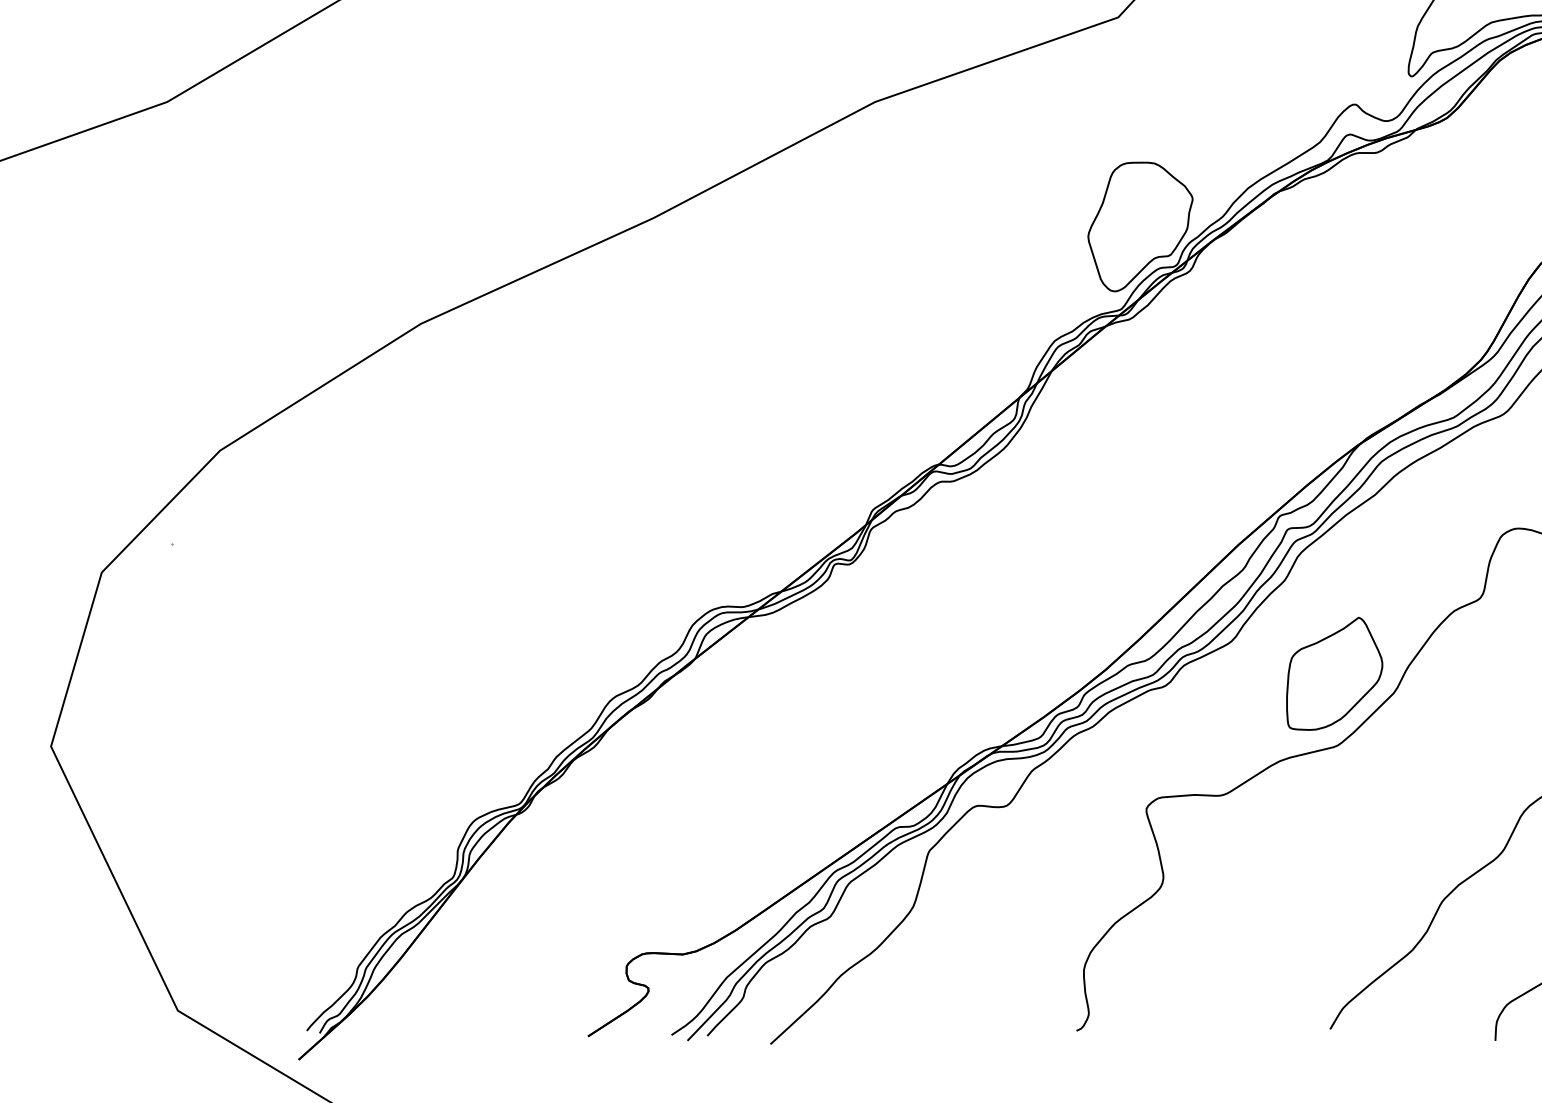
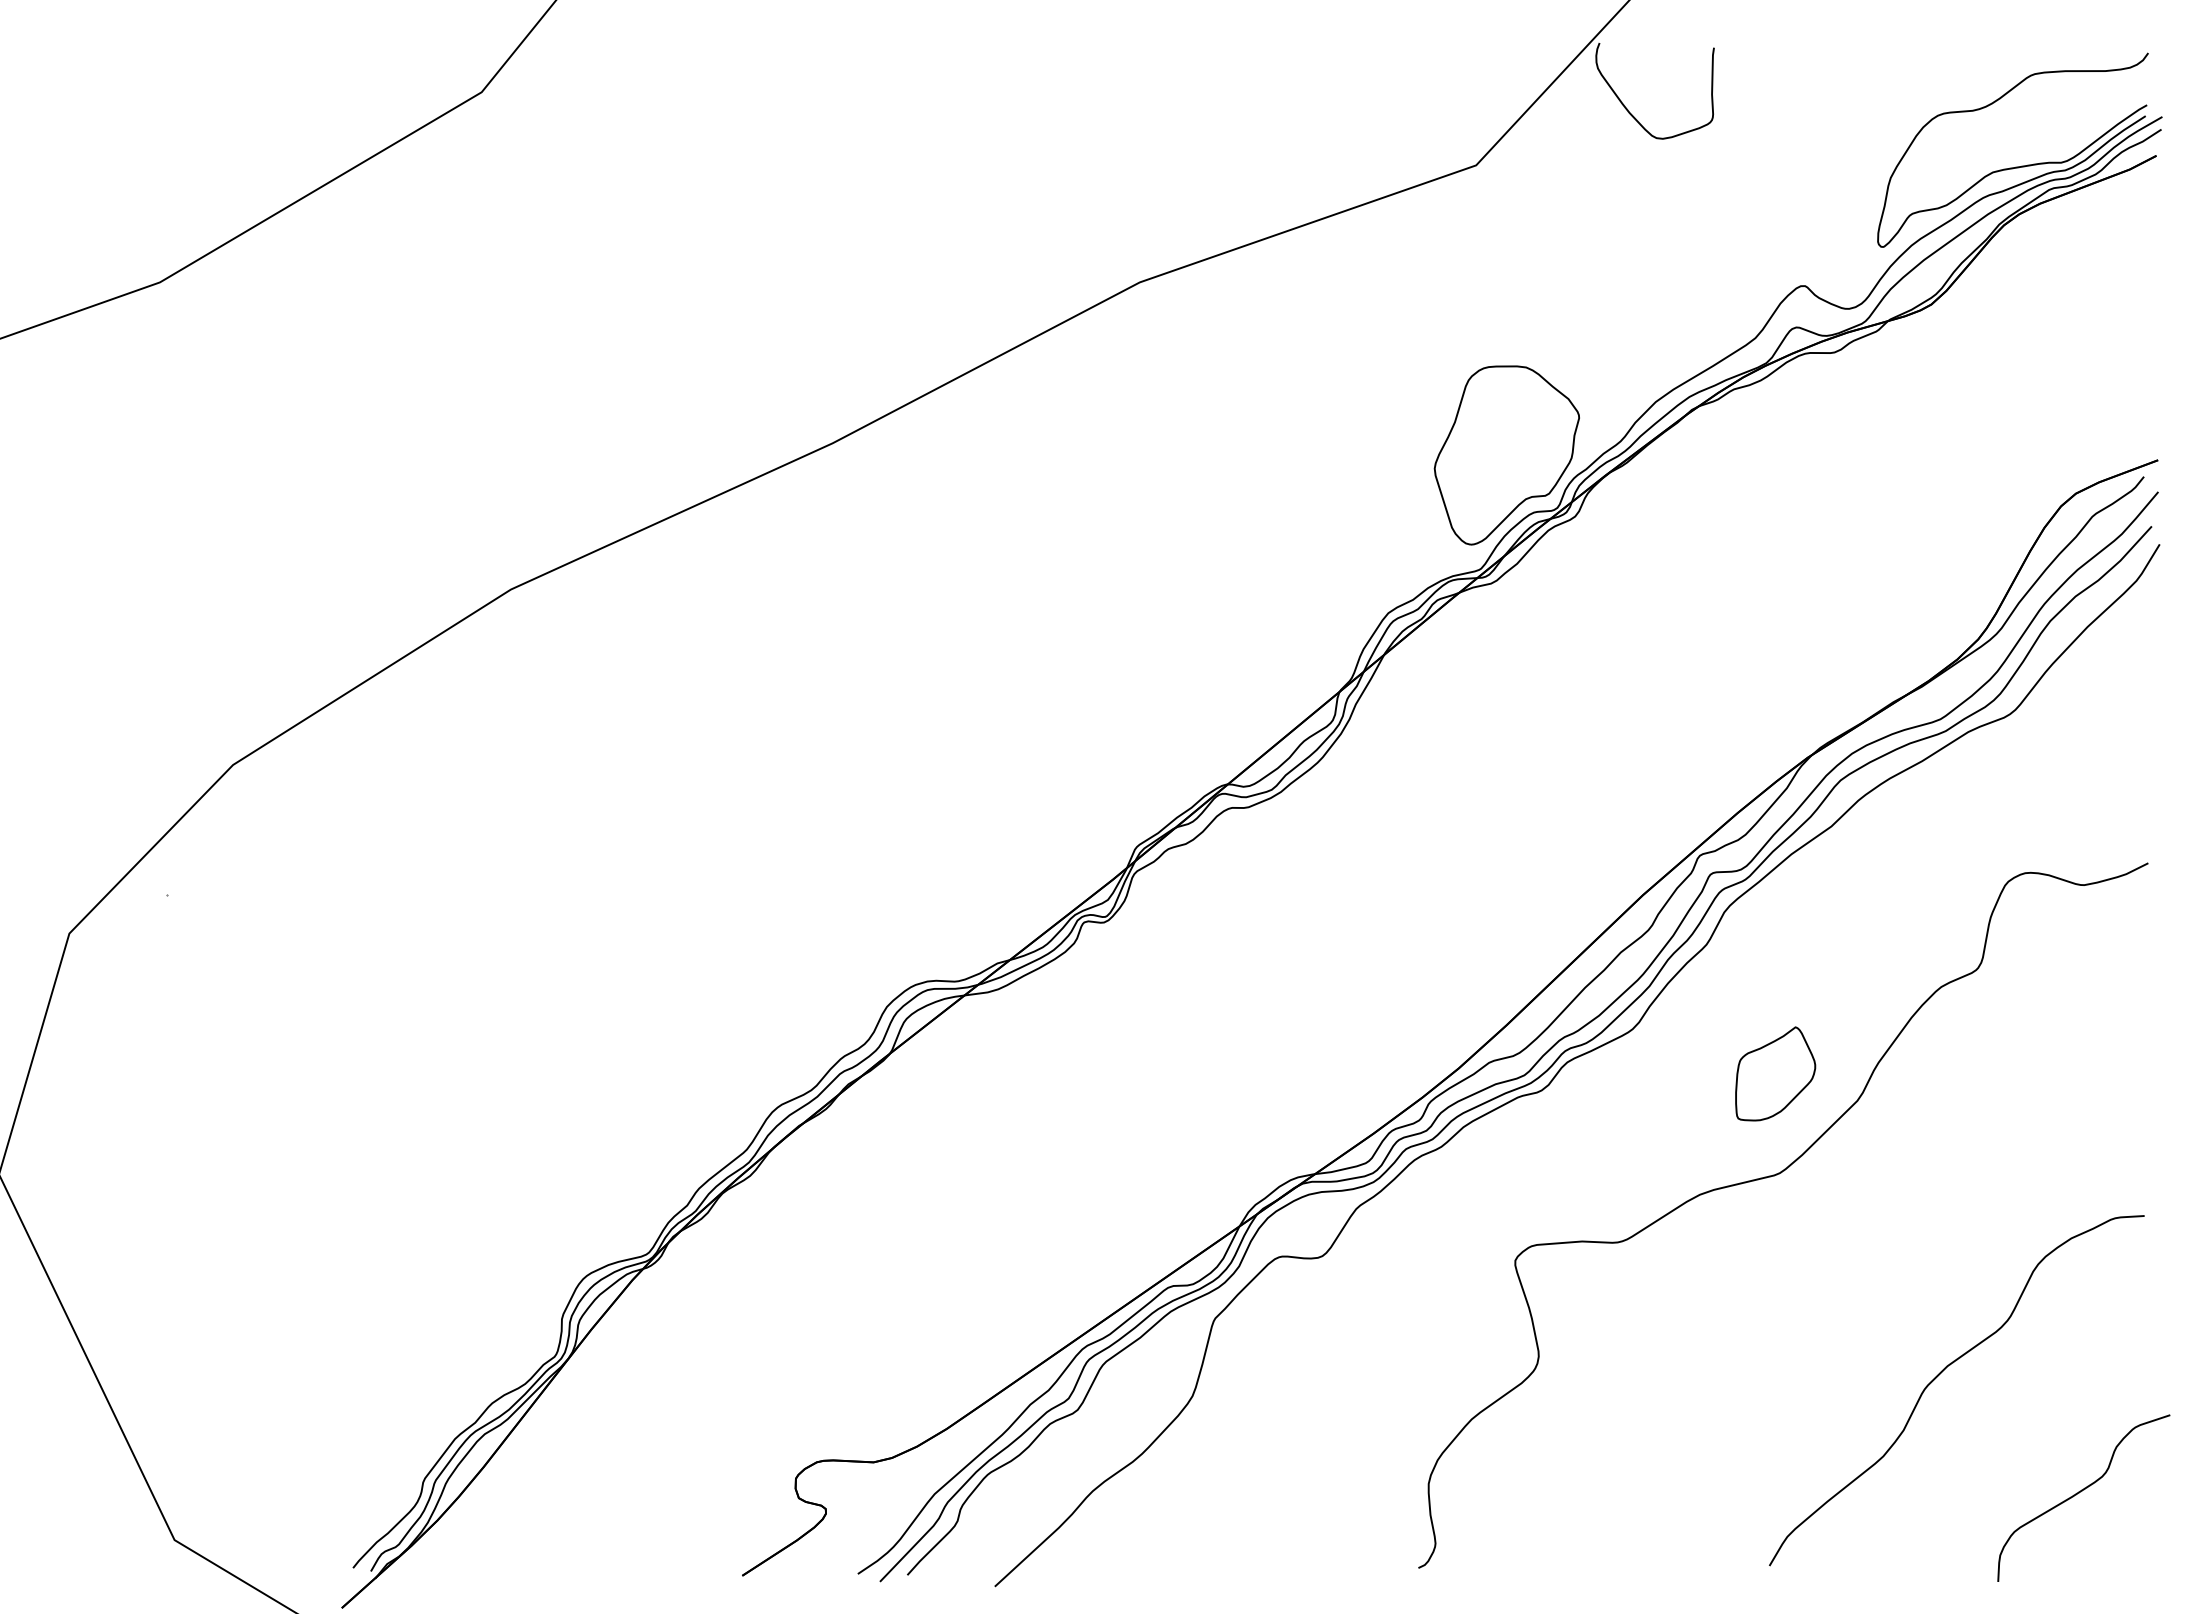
part: (1334, 673) -> (1775, 1073), size x0.6

